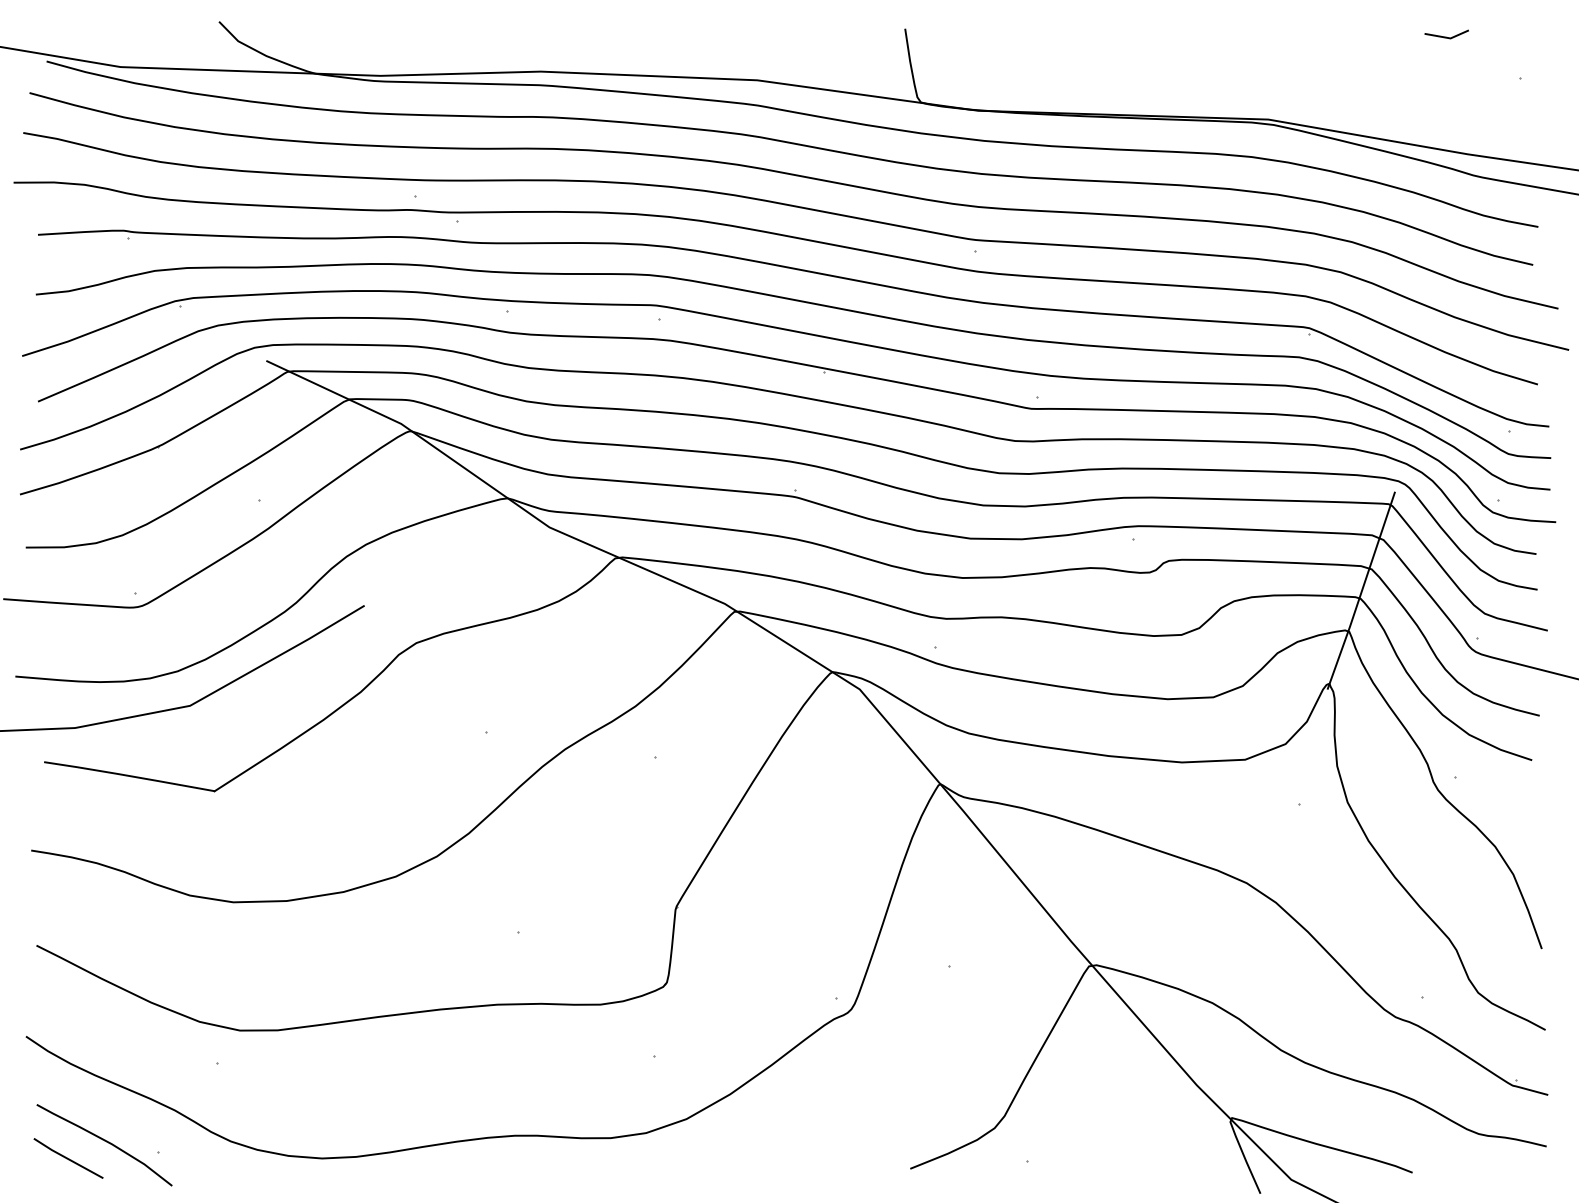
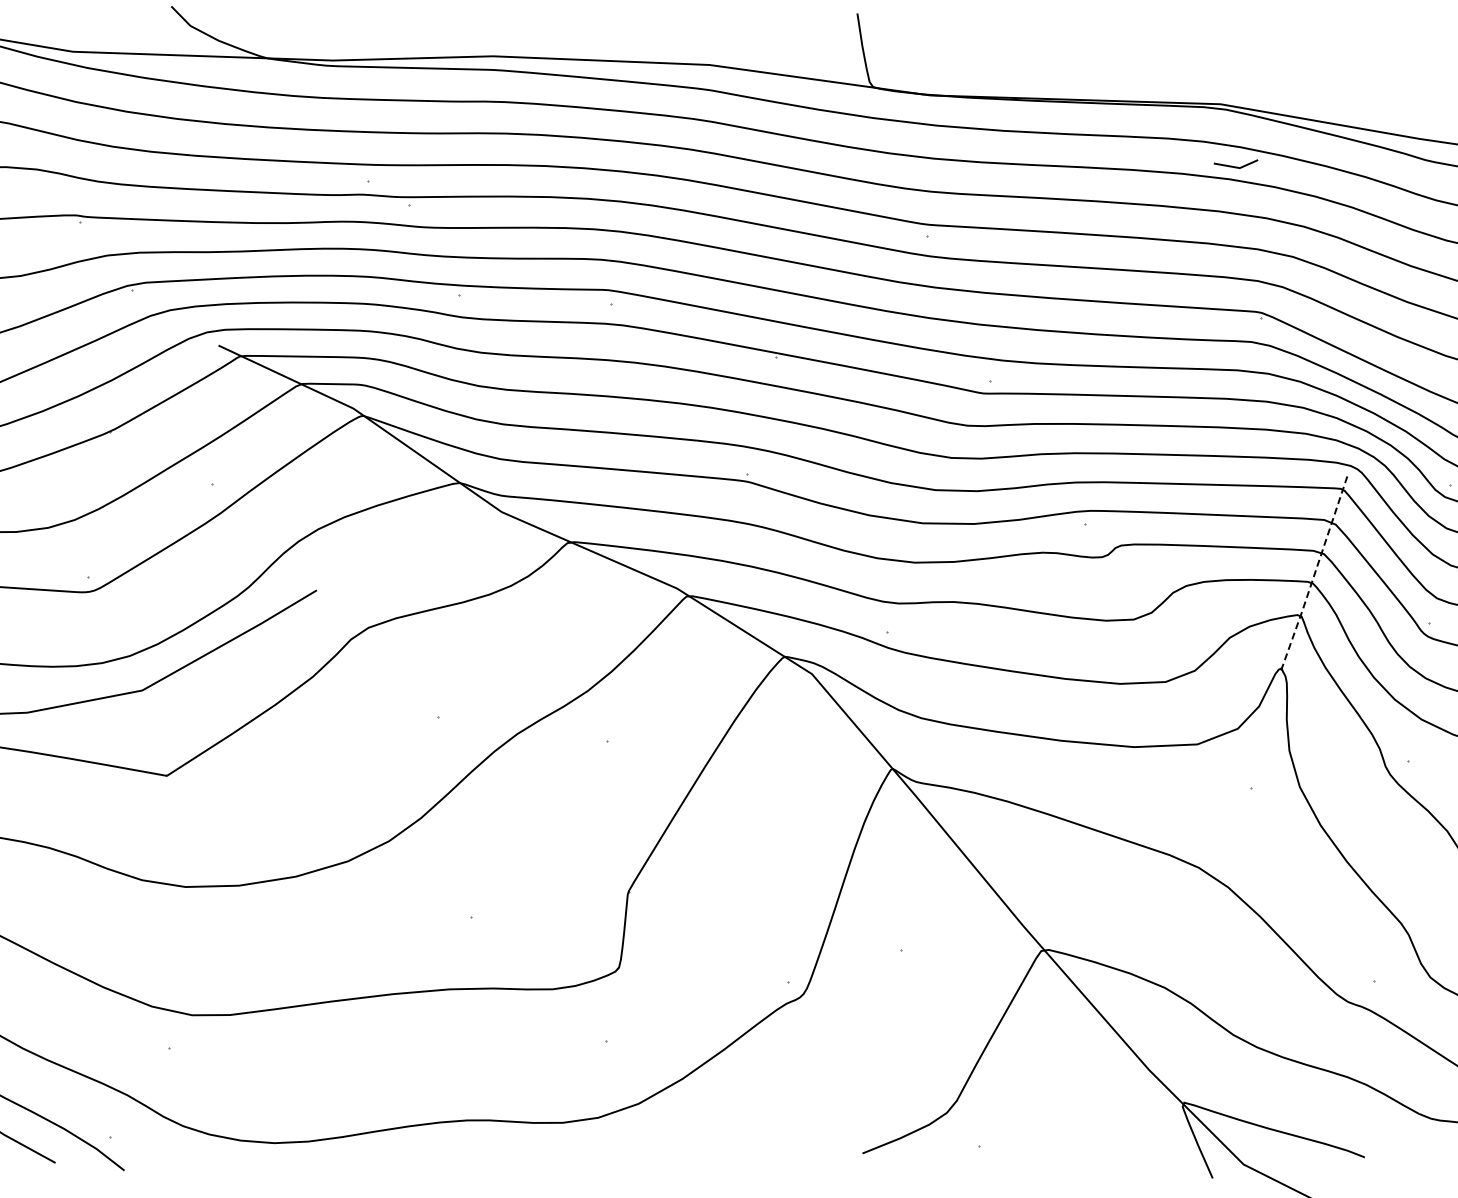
line: (1446, 36) -> (1235, 166), moved
line: (1361, 591) -> (1313, 576), solid -> dashed

